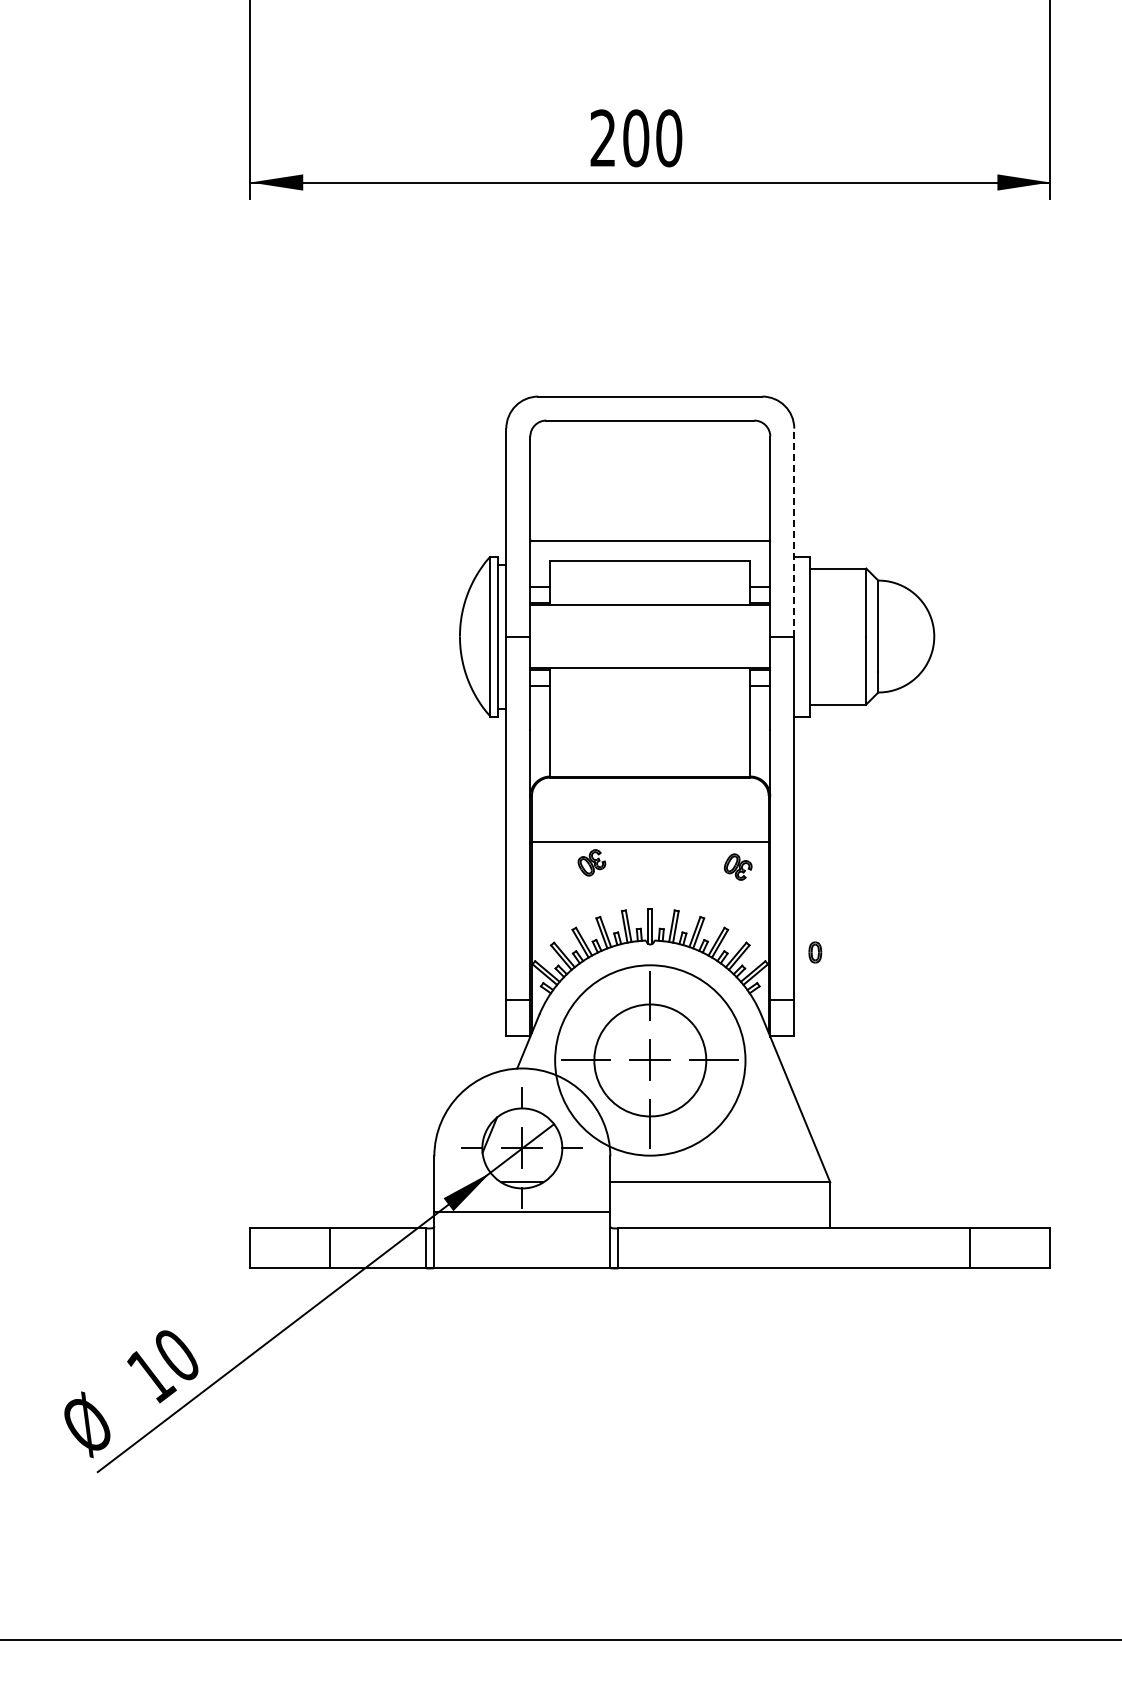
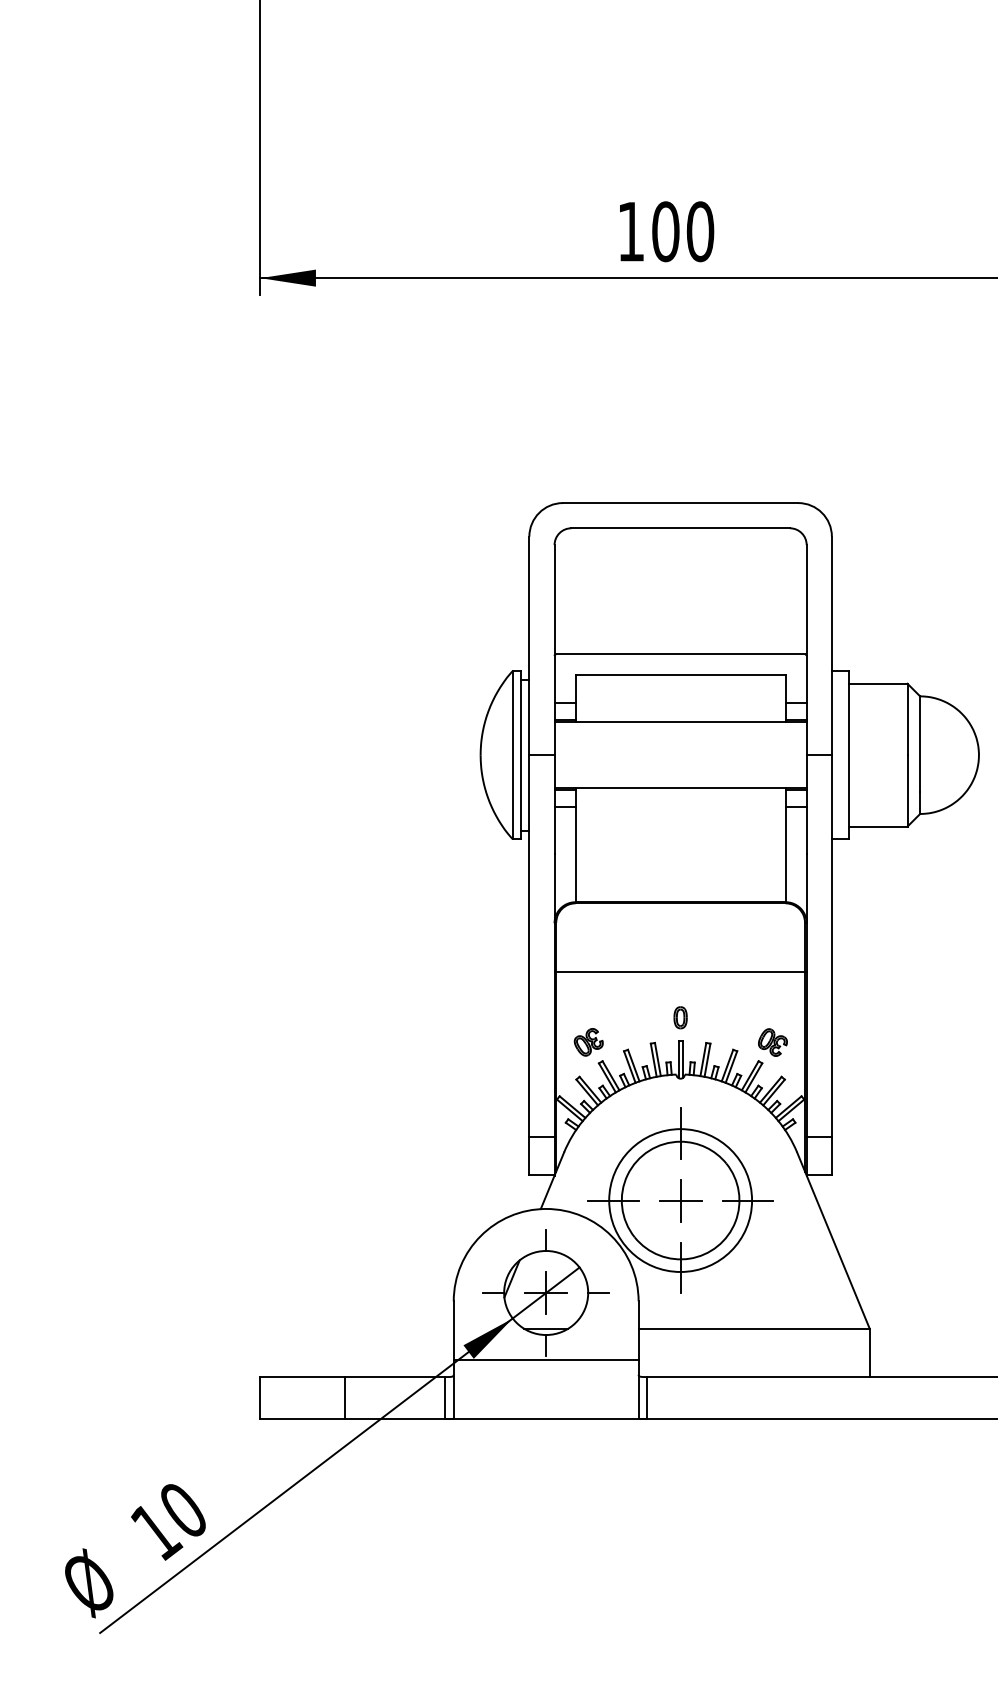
text: (602, 137) -> (630, 230), 200 -> 100
line: (794, 532) -> (832, 645), dashed -> solid
part: (591, 862) -> (588, 1041), moved
part: (737, 866) -> (772, 1041), moved
part: (815, 952) -> (680, 1017), moved
circle: (650, 1060) -> (680, 1200), size x0.71

